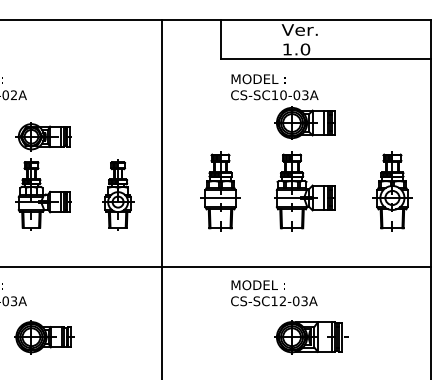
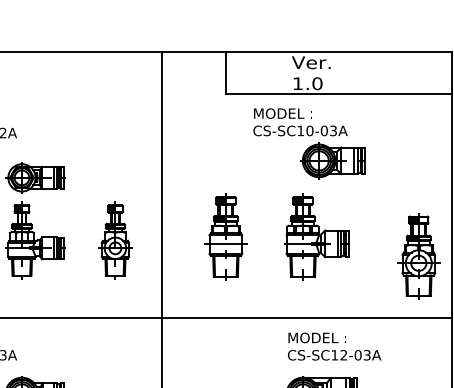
part: (283, 106) -> (309, 143), moved
part: (392, 191) -> (418, 256), moved
text: (274, 293) -> (334, 346), moved

